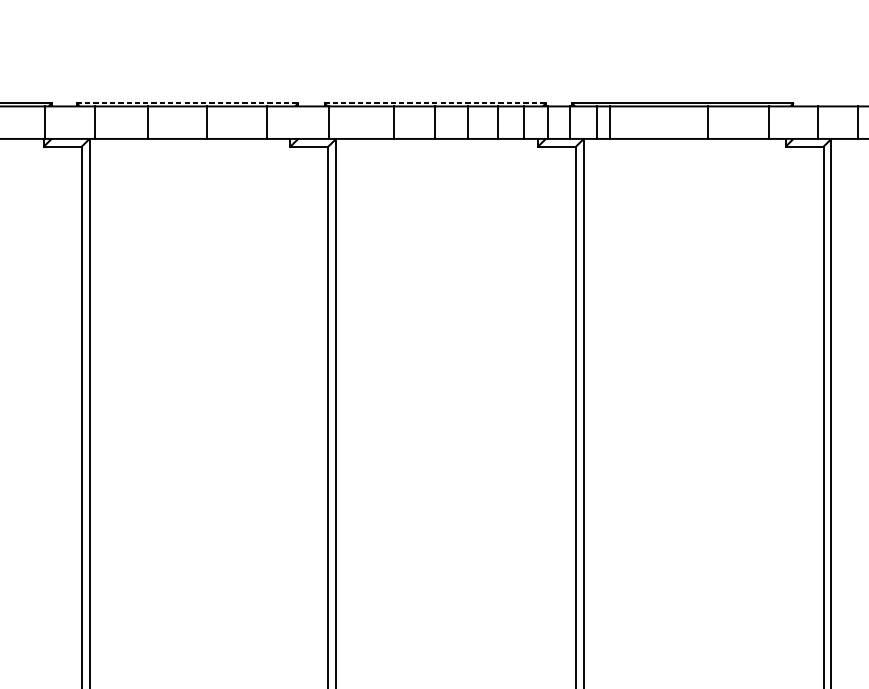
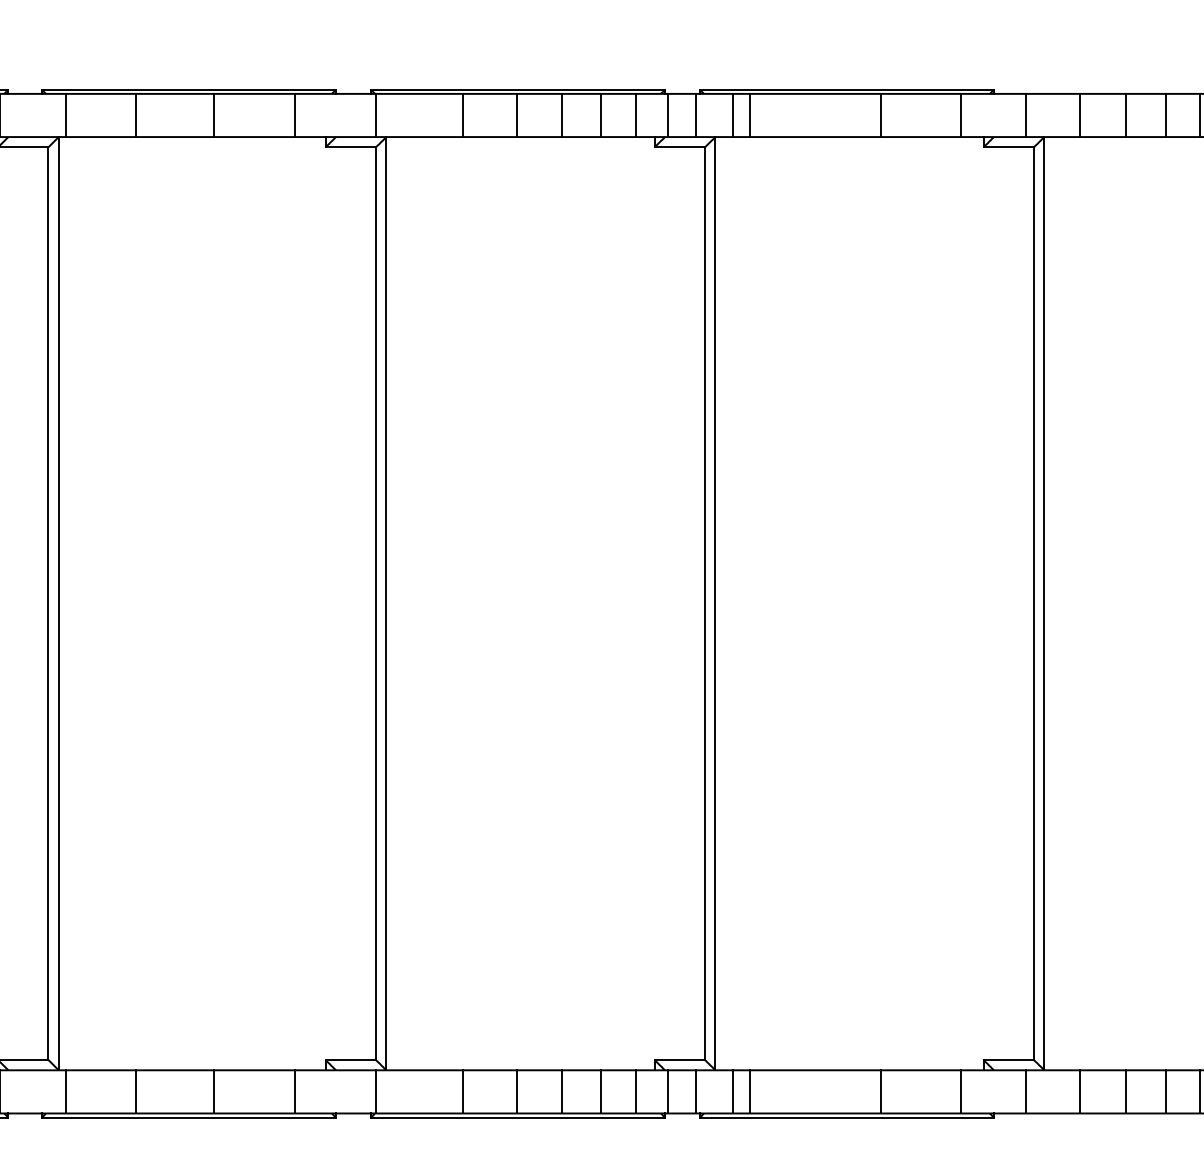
line: (187, 103) -> (188, 89), dashed -> solid
line: (434, 103) -> (517, 89), dashed -> solid

